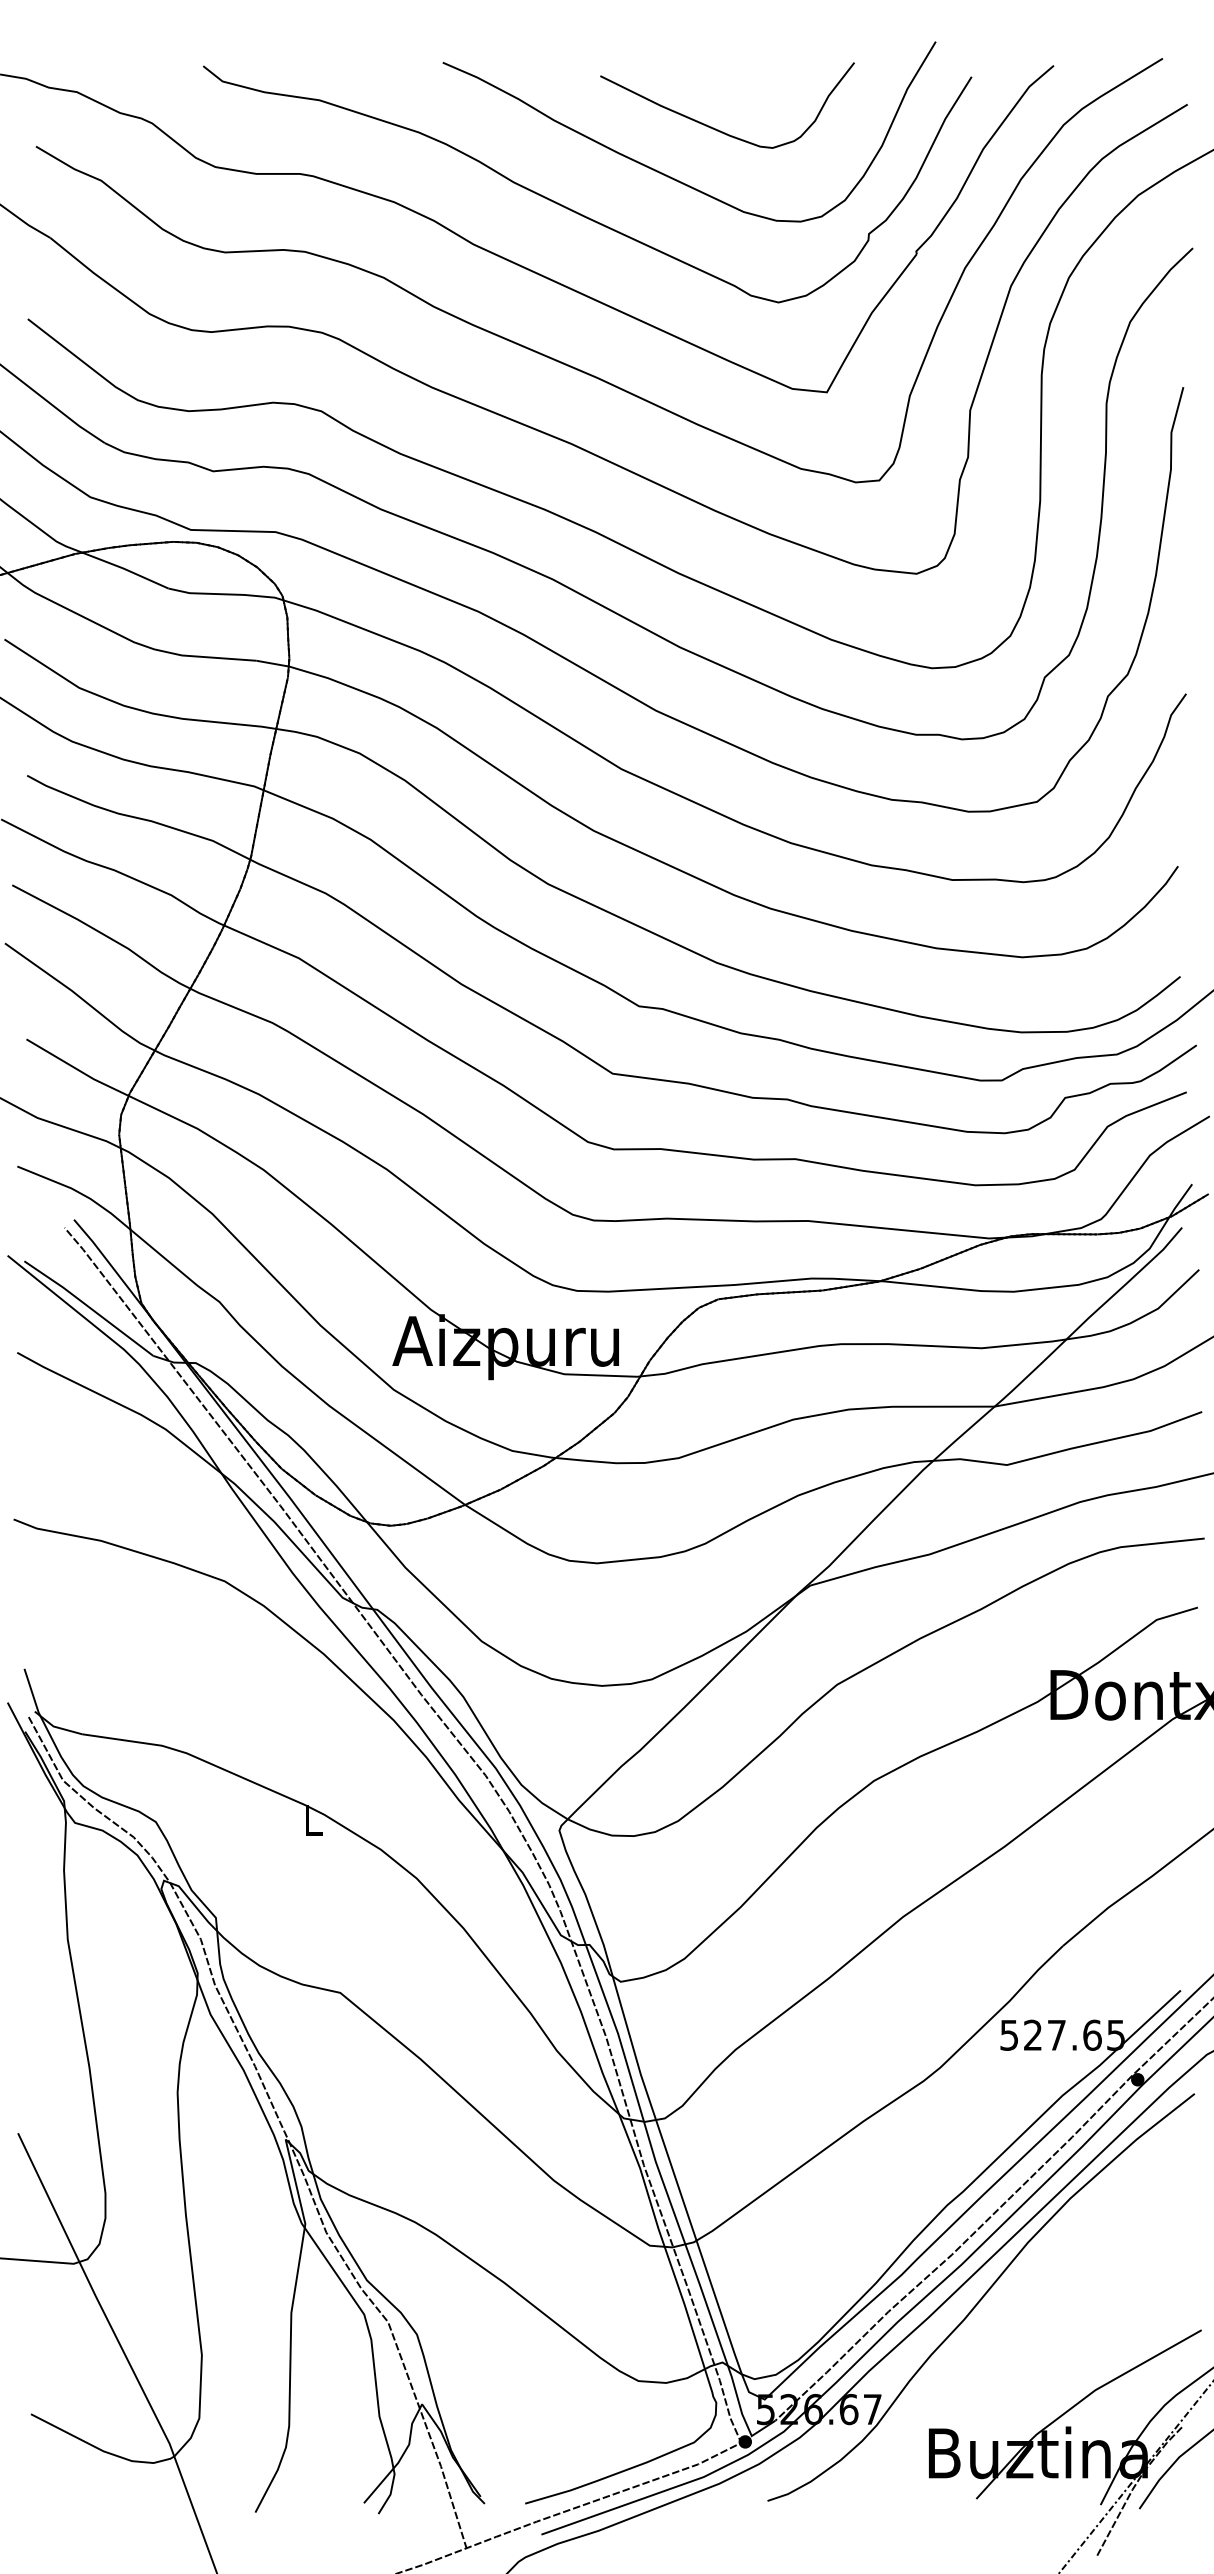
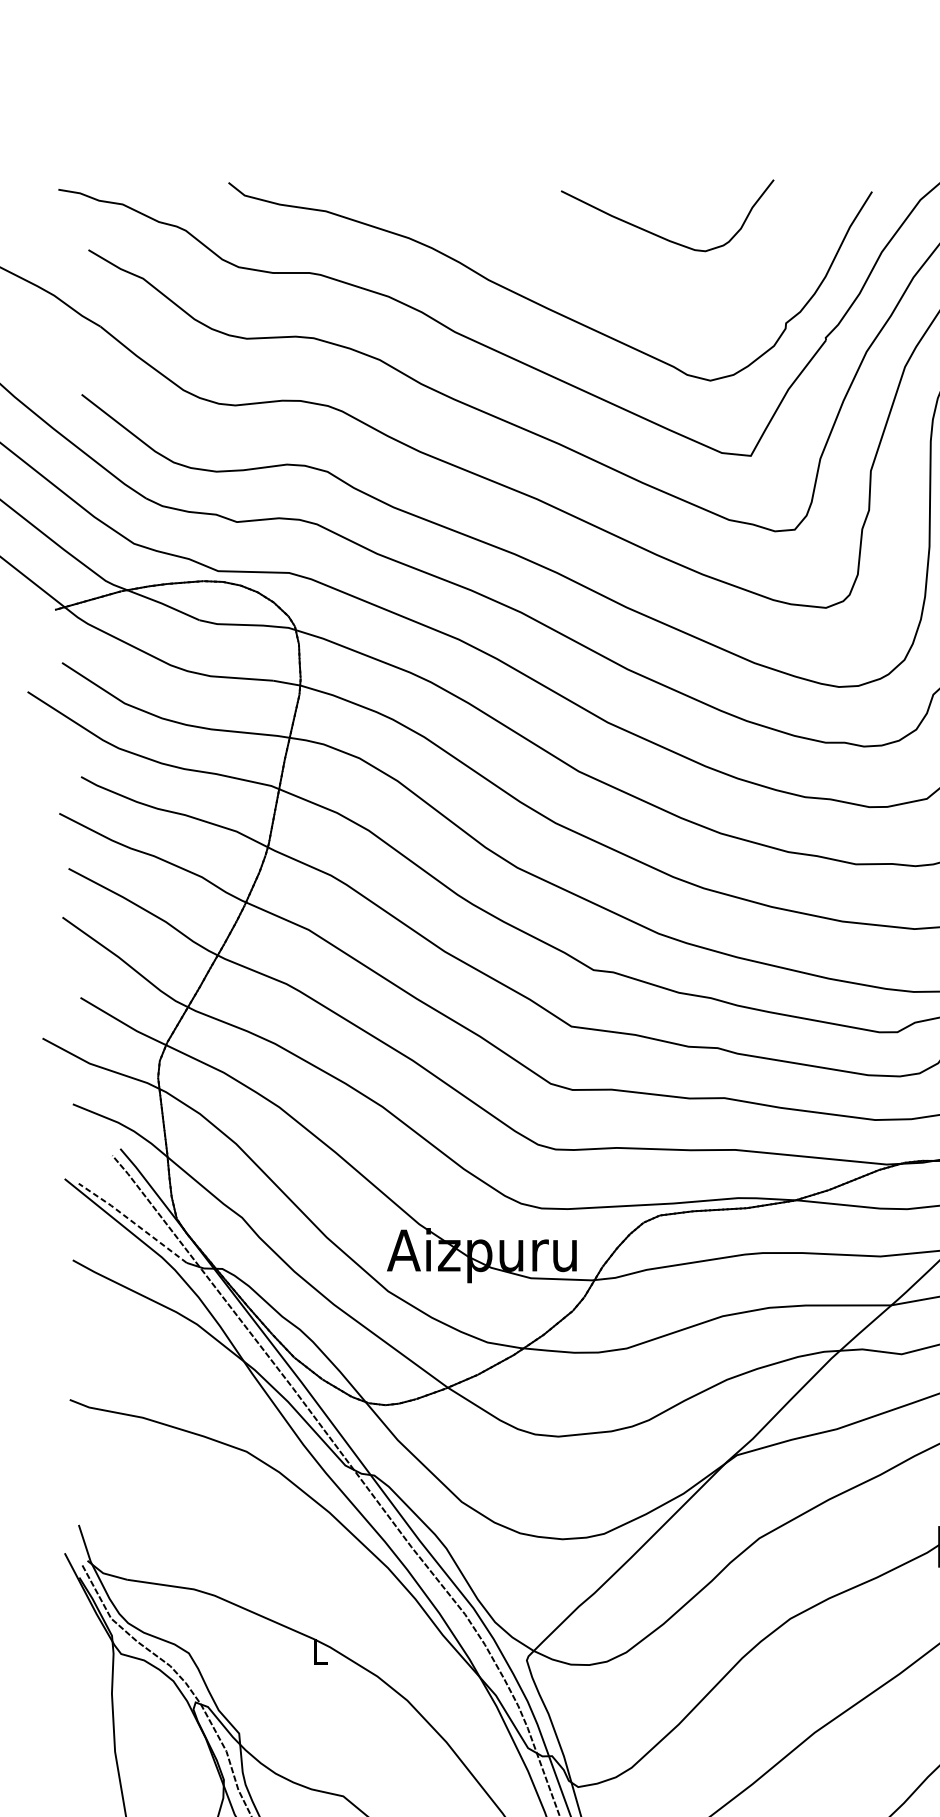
curve: (668, 175) -> (618, 274), removed
line: (89, 1307) -> (133, 1222), solid -> dashed

